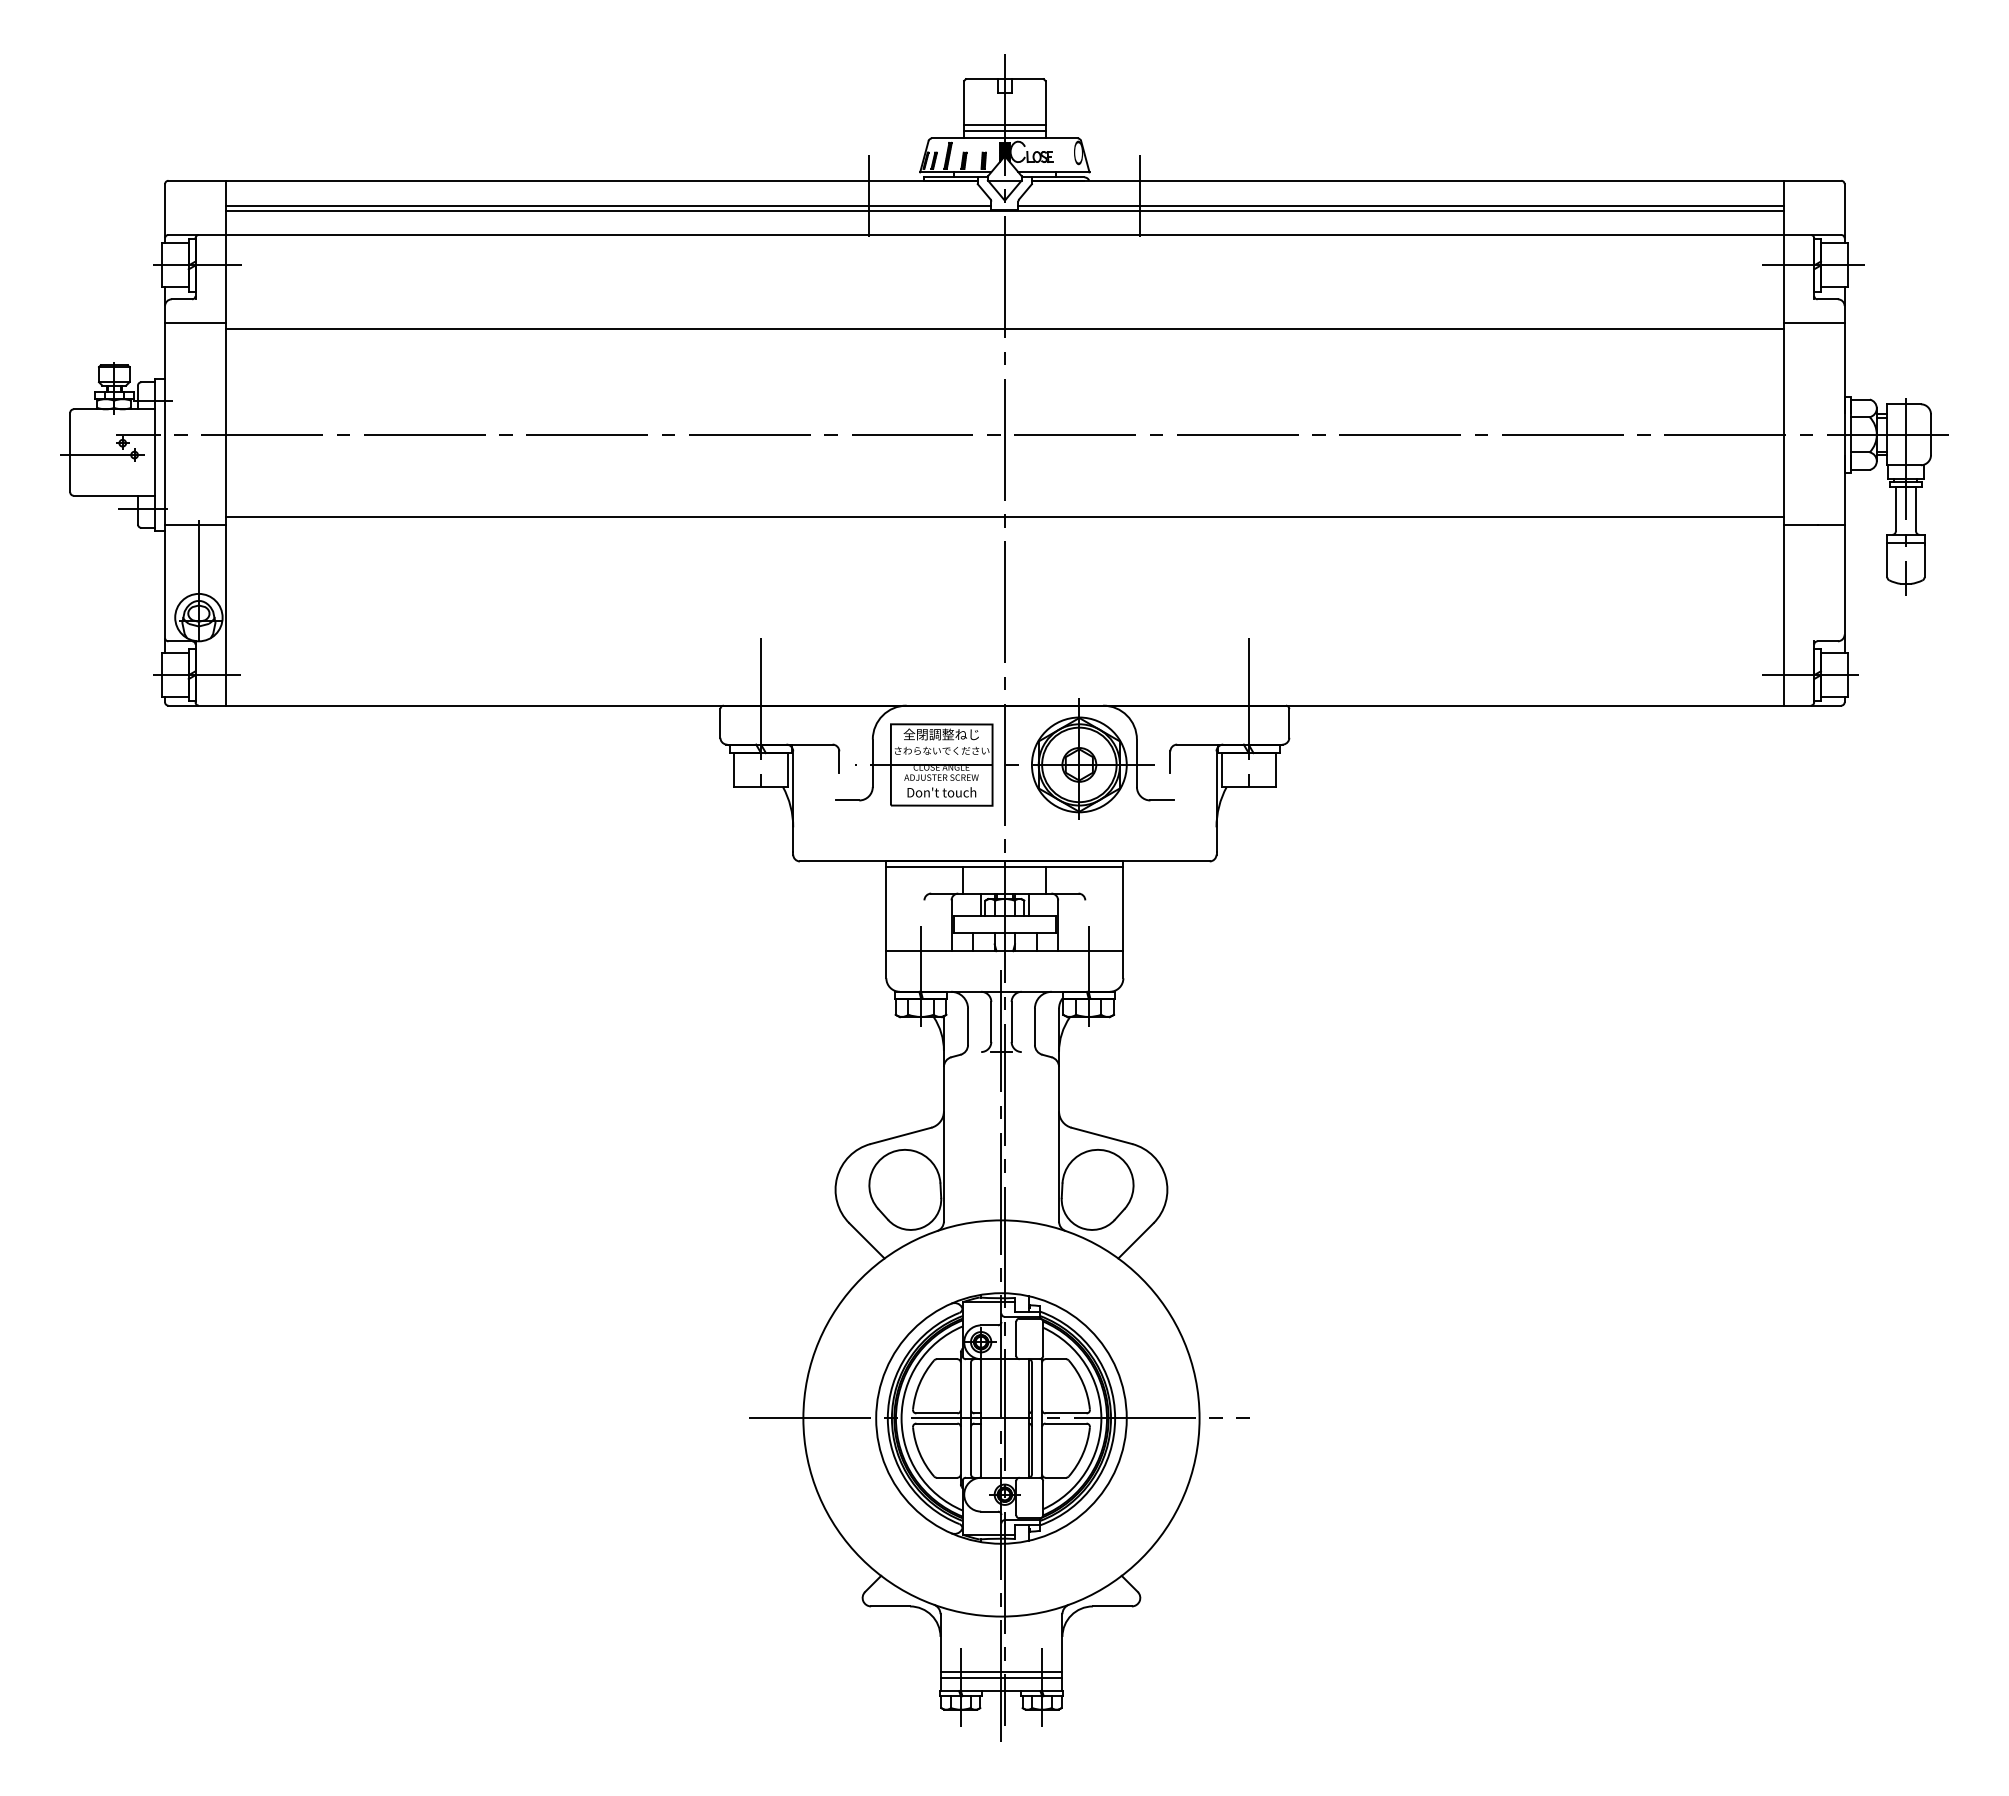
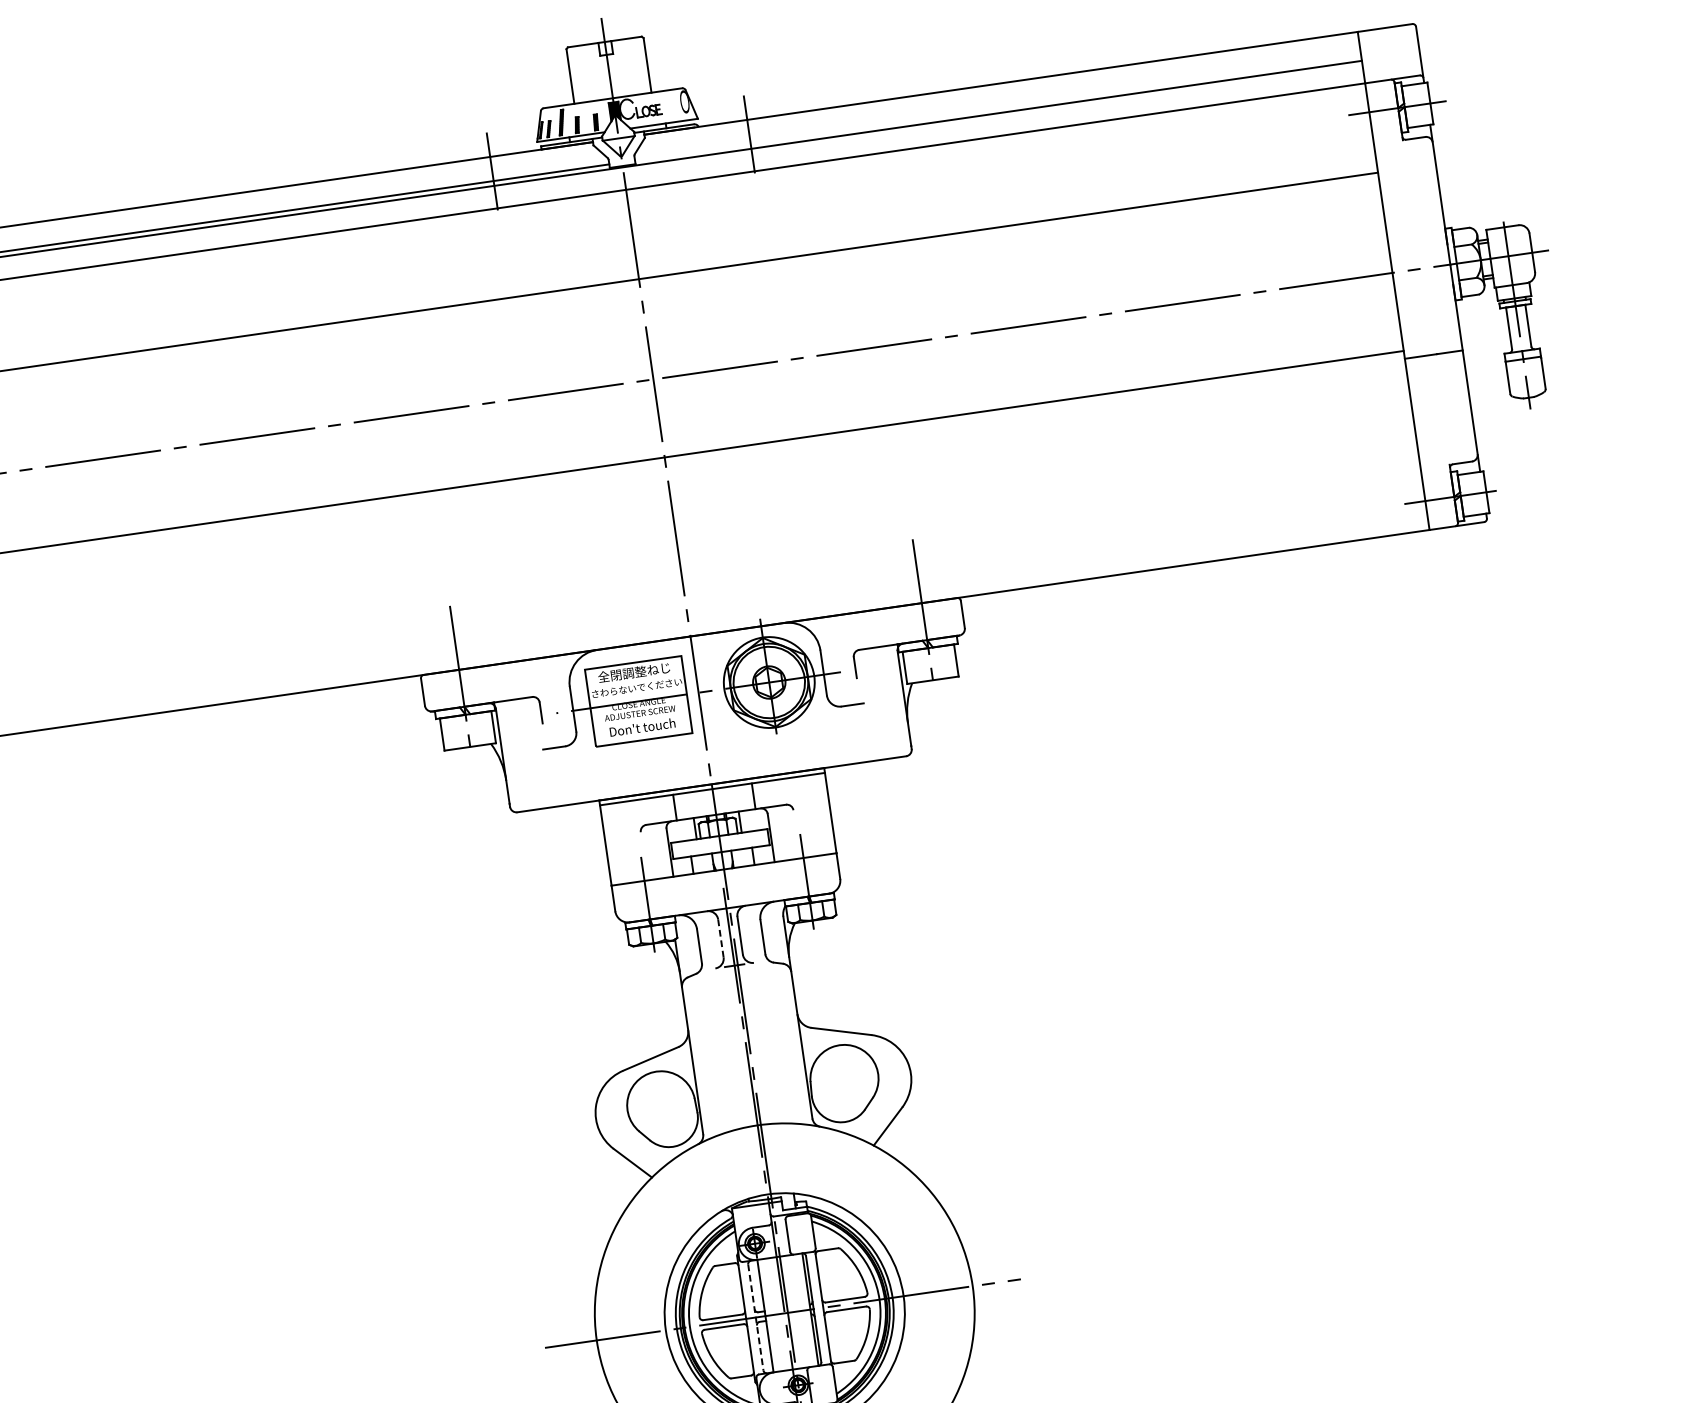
line: (1004, 125) -> (610, 86), removed
line: (1004, 131) -> (611, 91), removed
line: (1400, 206) -> (997, 108), removed
line: (1813, 322) -> (1405, 162), removed
line: (991, 1021) -> (721, 938), solid -> dashed
line: (971, 1418) -> (756, 1317), solid -> dashed

